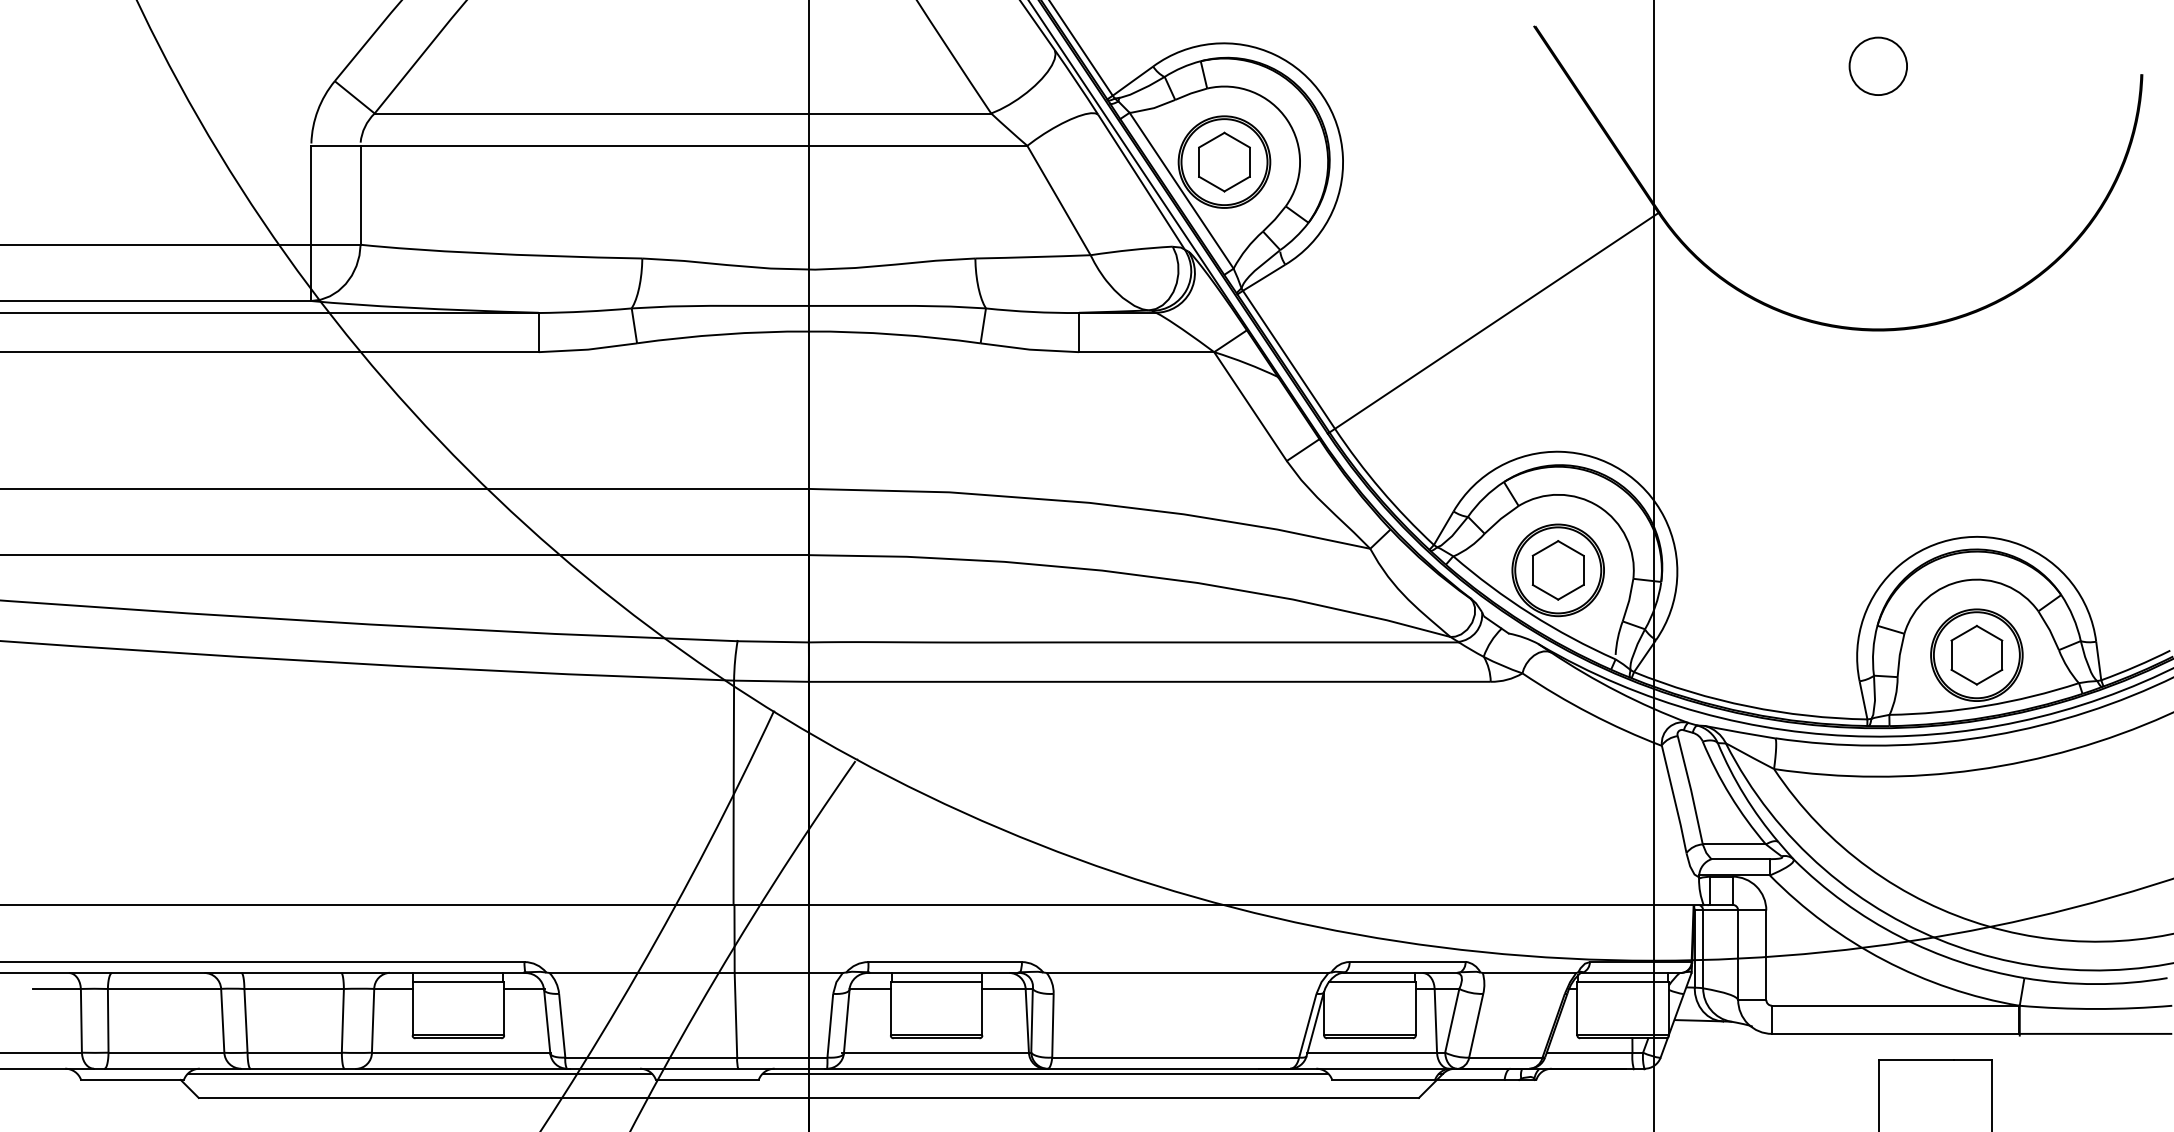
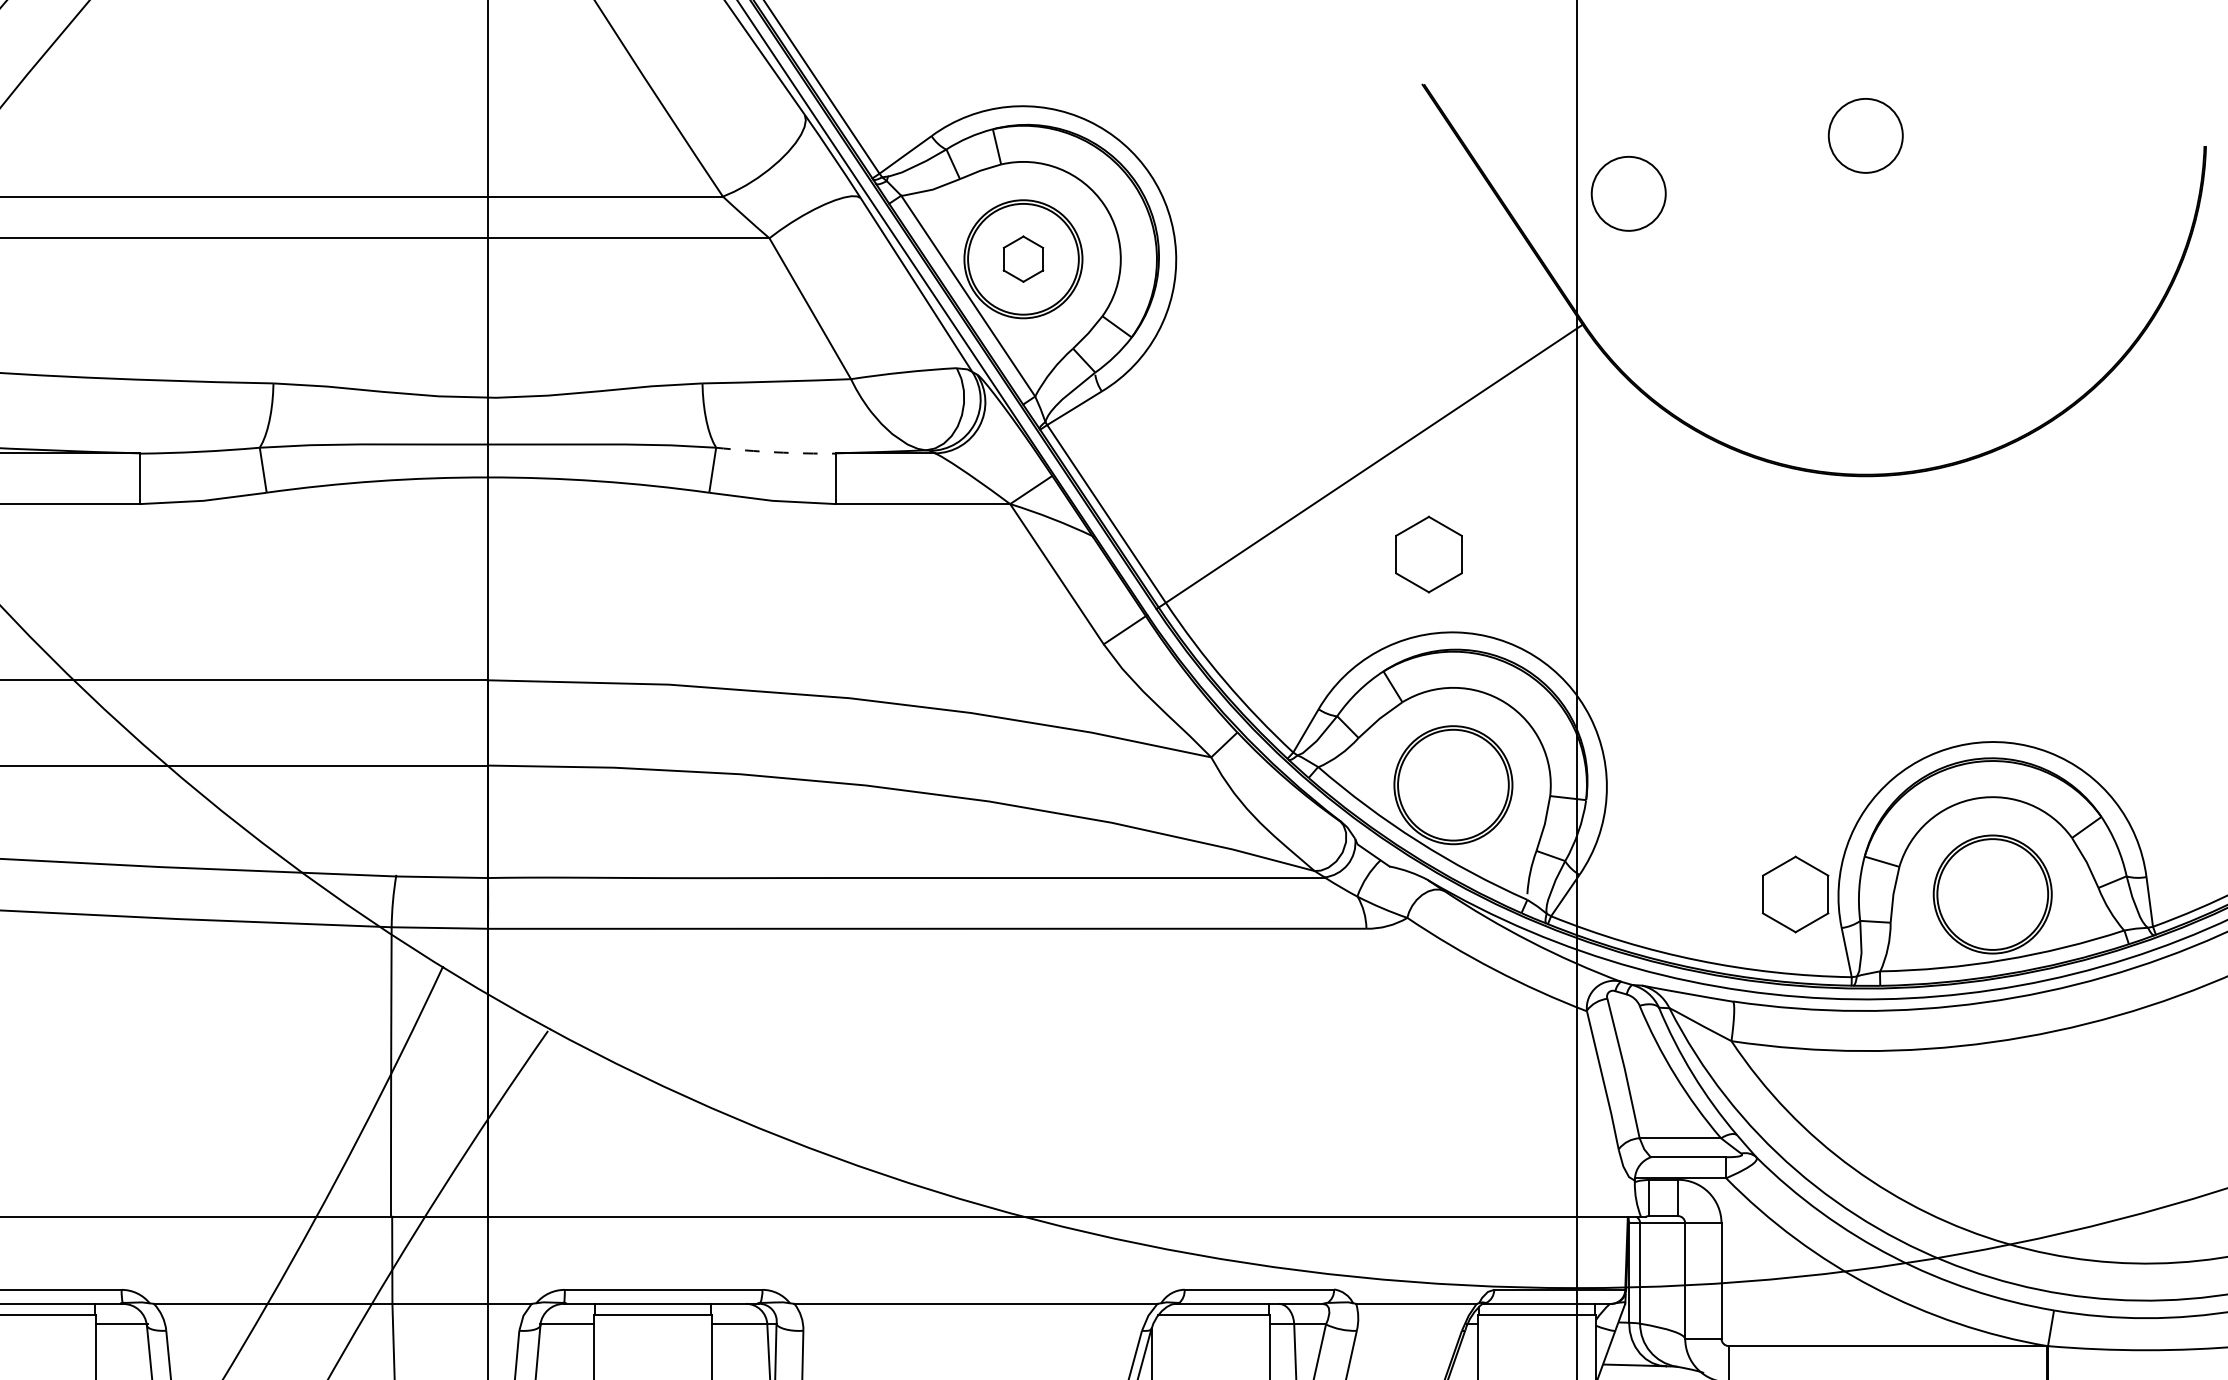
circle: (1693, 110) -> (1627, 192), added
part: (1224, 161) -> (1023, 258), size x0.6
arc: (1032, 312) -> (776, 452), solid -> dashed
part: (1557, 570) -> (1427, 554), moved
part: (1976, 654) -> (1795, 893), moved

